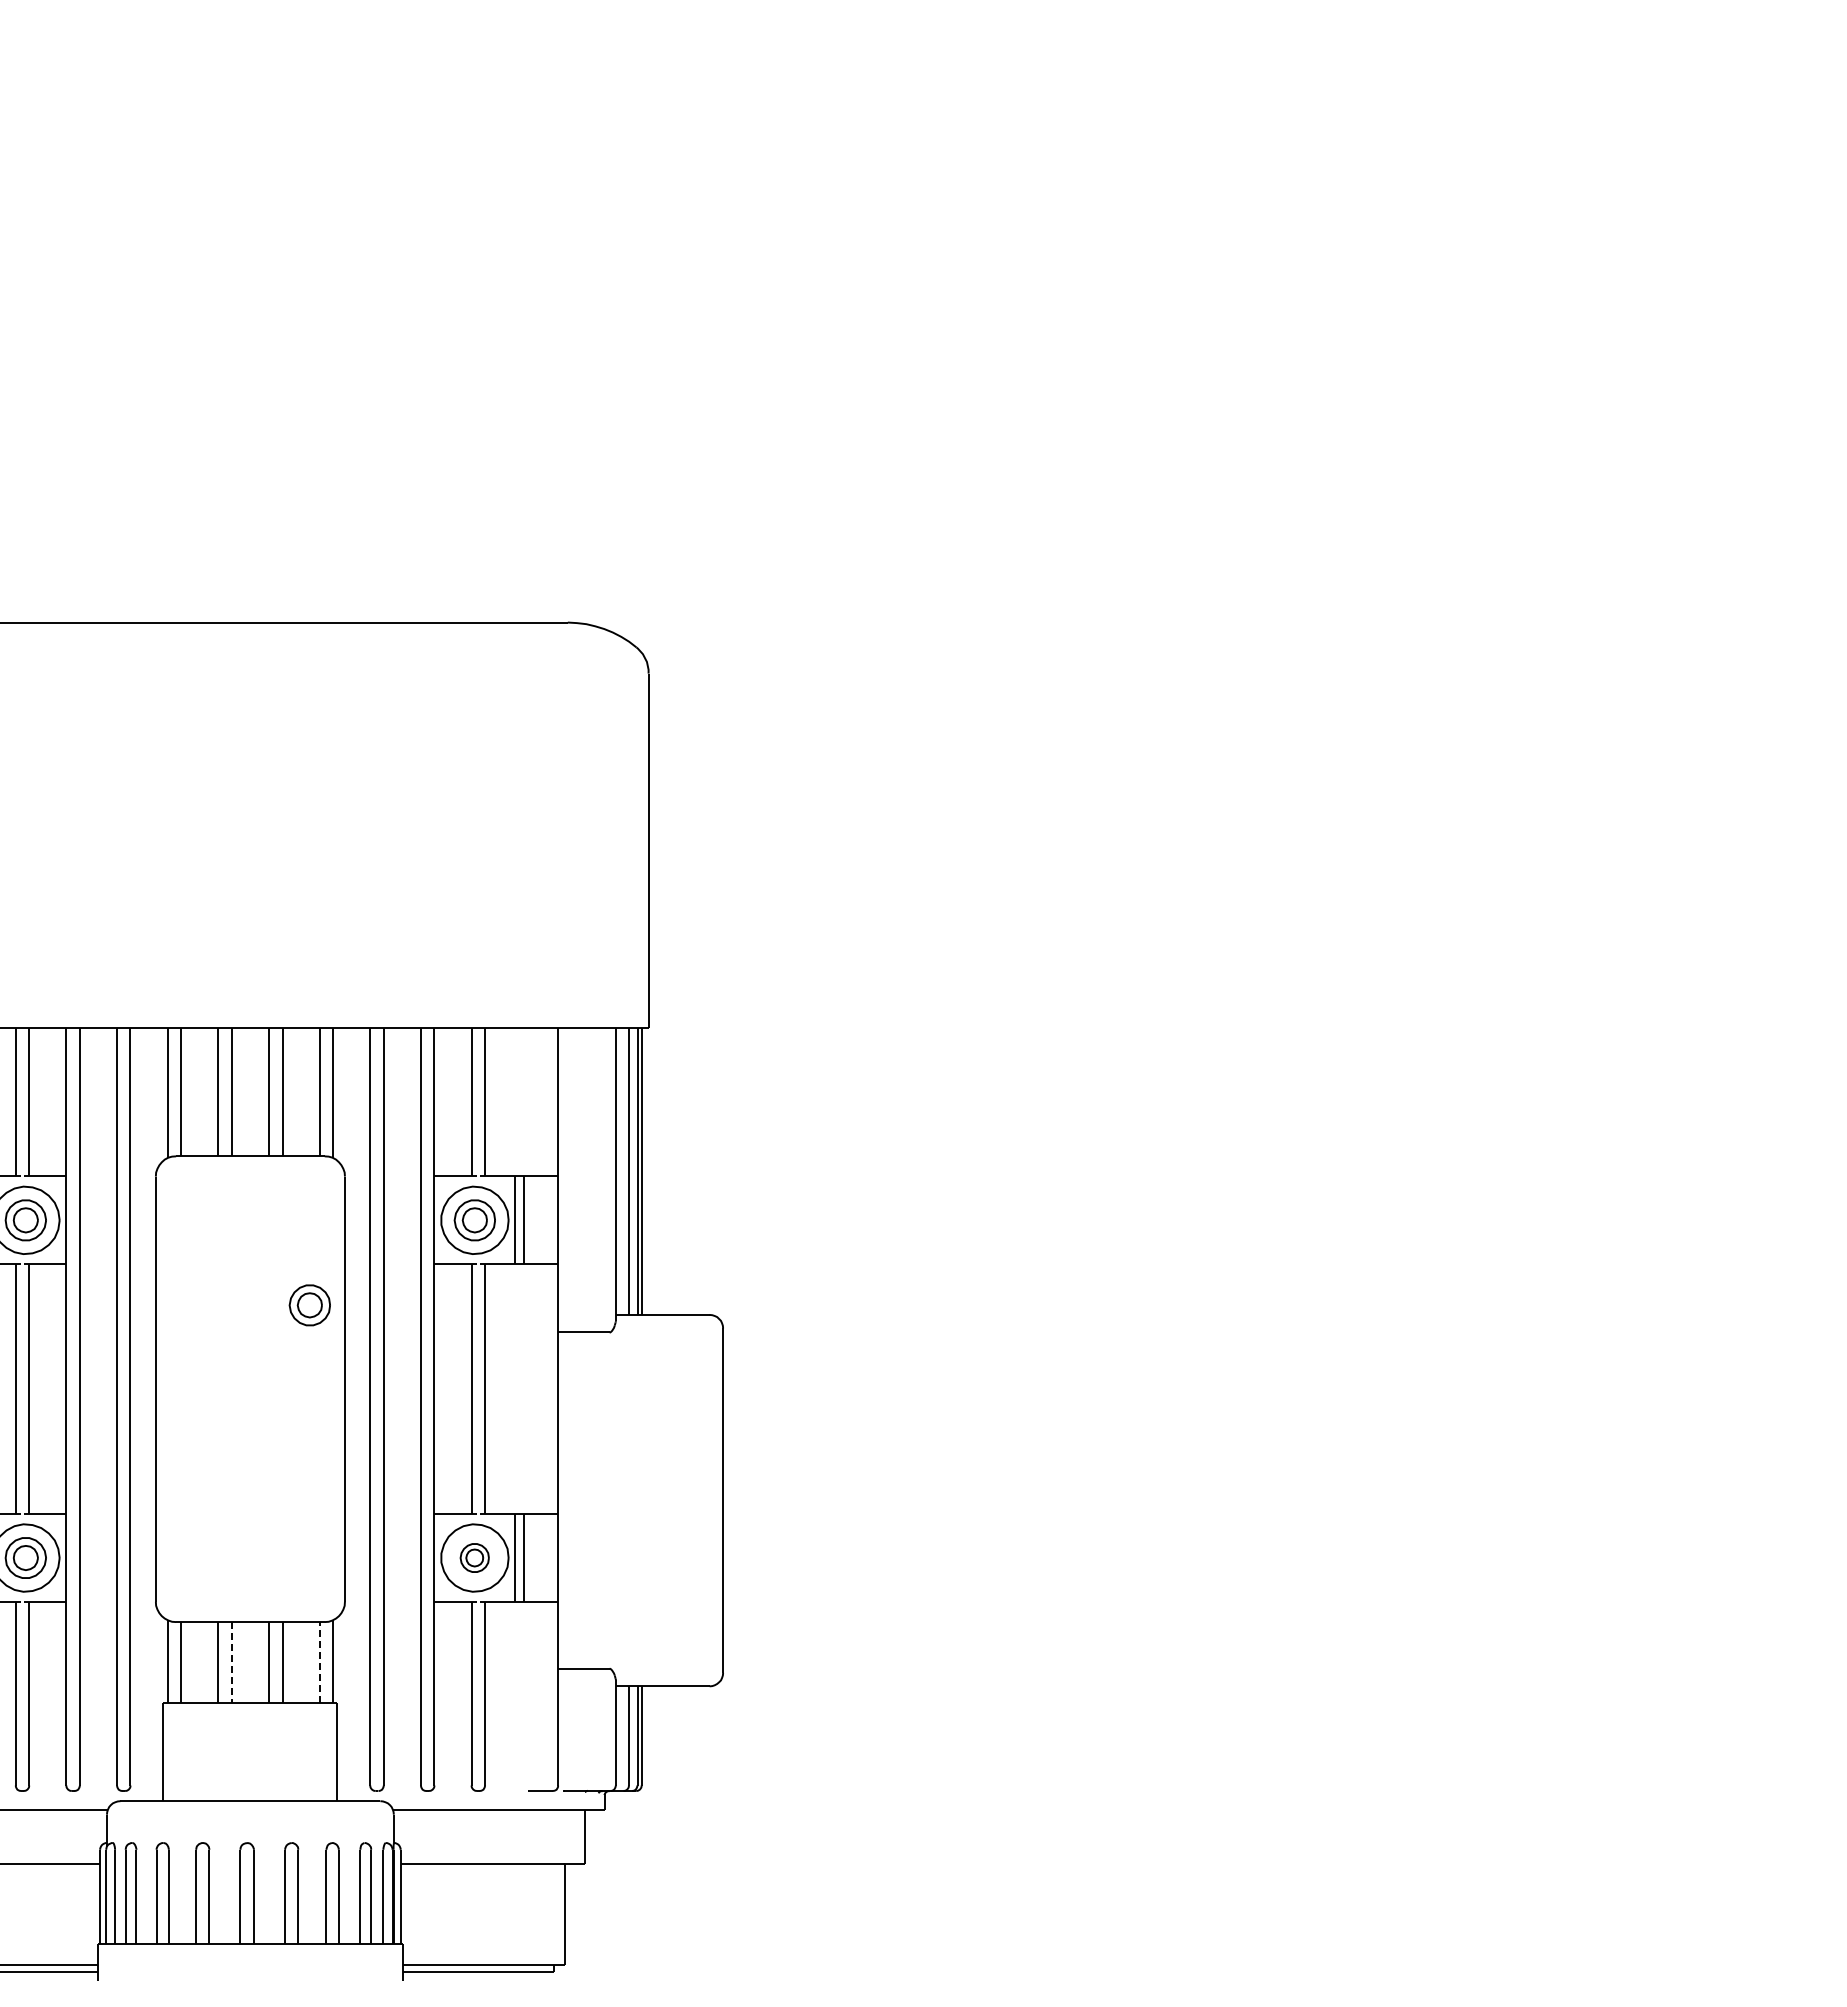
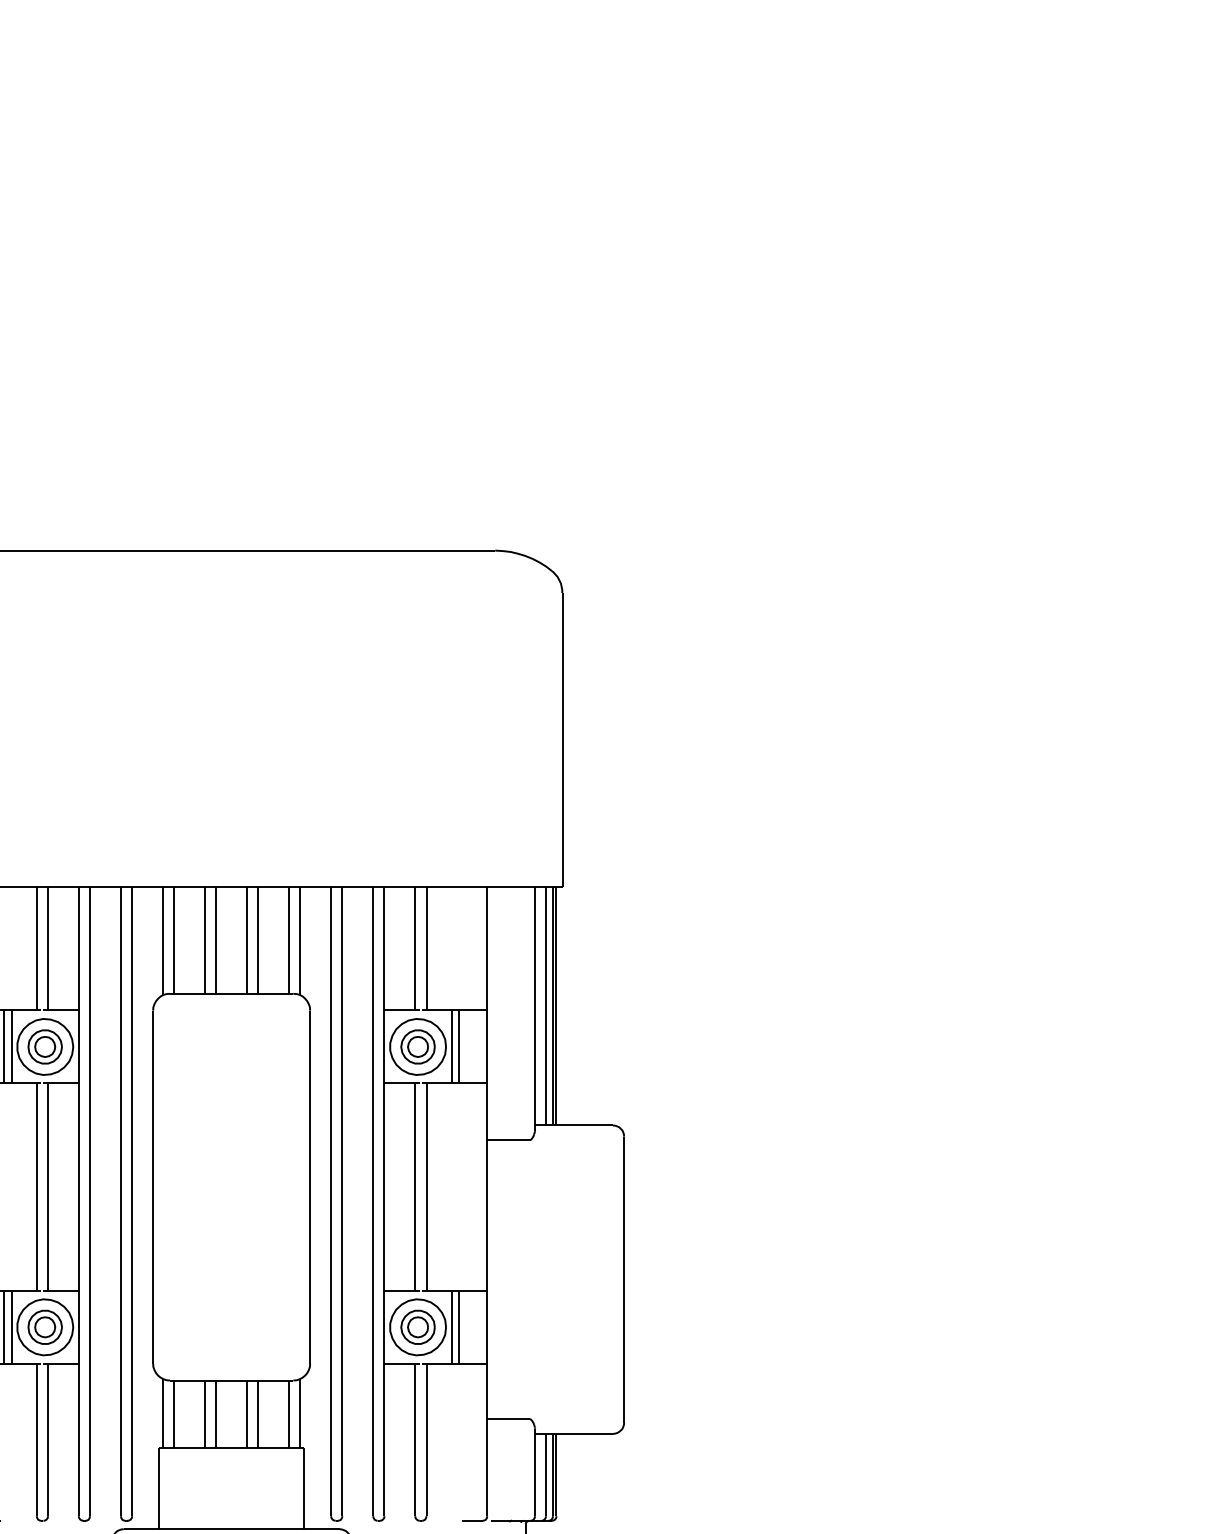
part: (309, 1305) -> (280, 1117), removed
part: (474, 1557) -> (417, 1326), size x1.43
line: (231, 1662) -> (215, 1414), dashed -> solid
line: (319, 1662) -> (289, 1414), dashed -> solid

